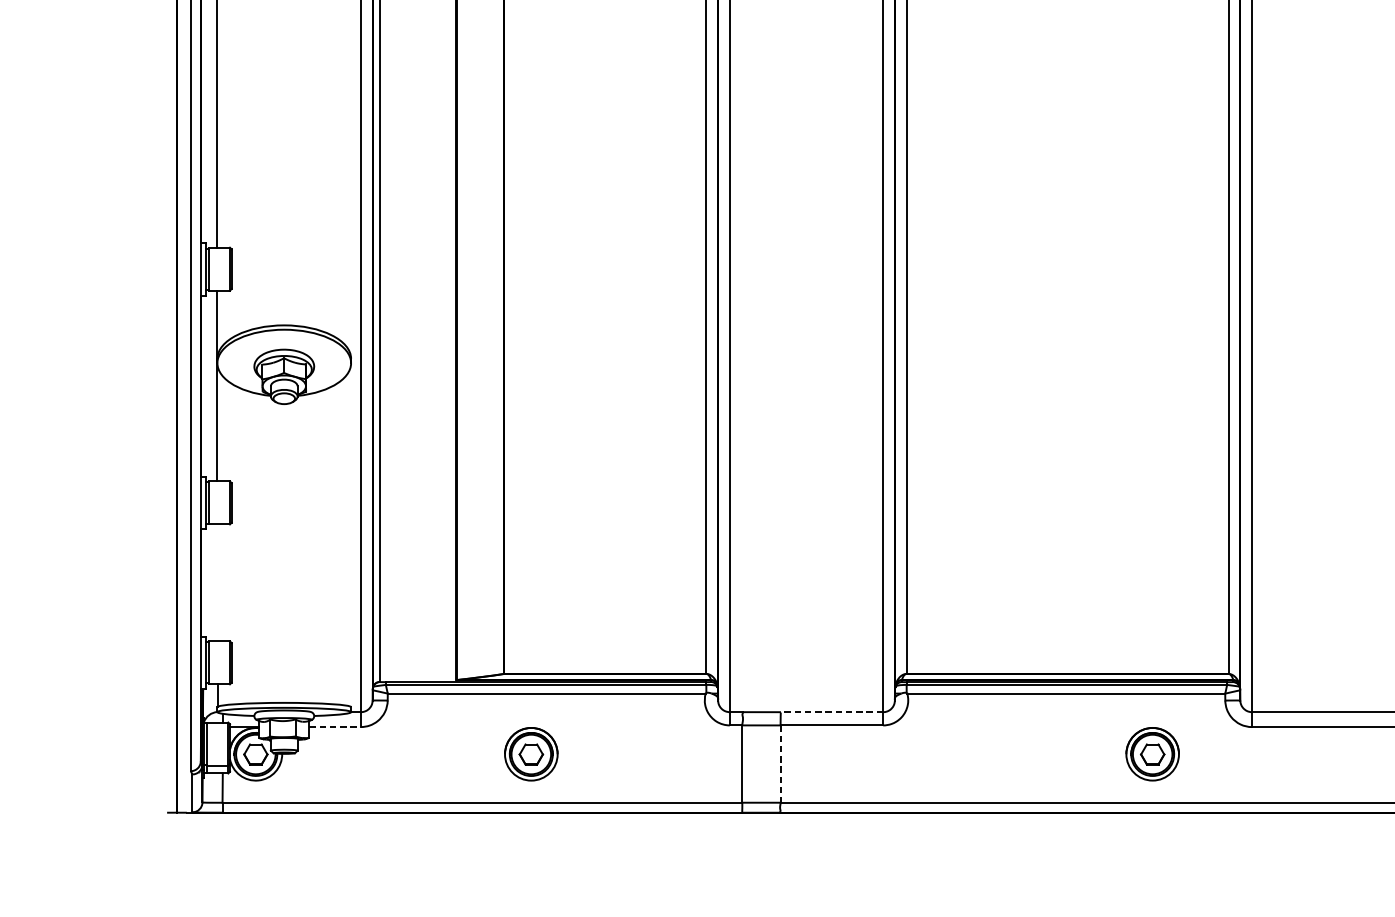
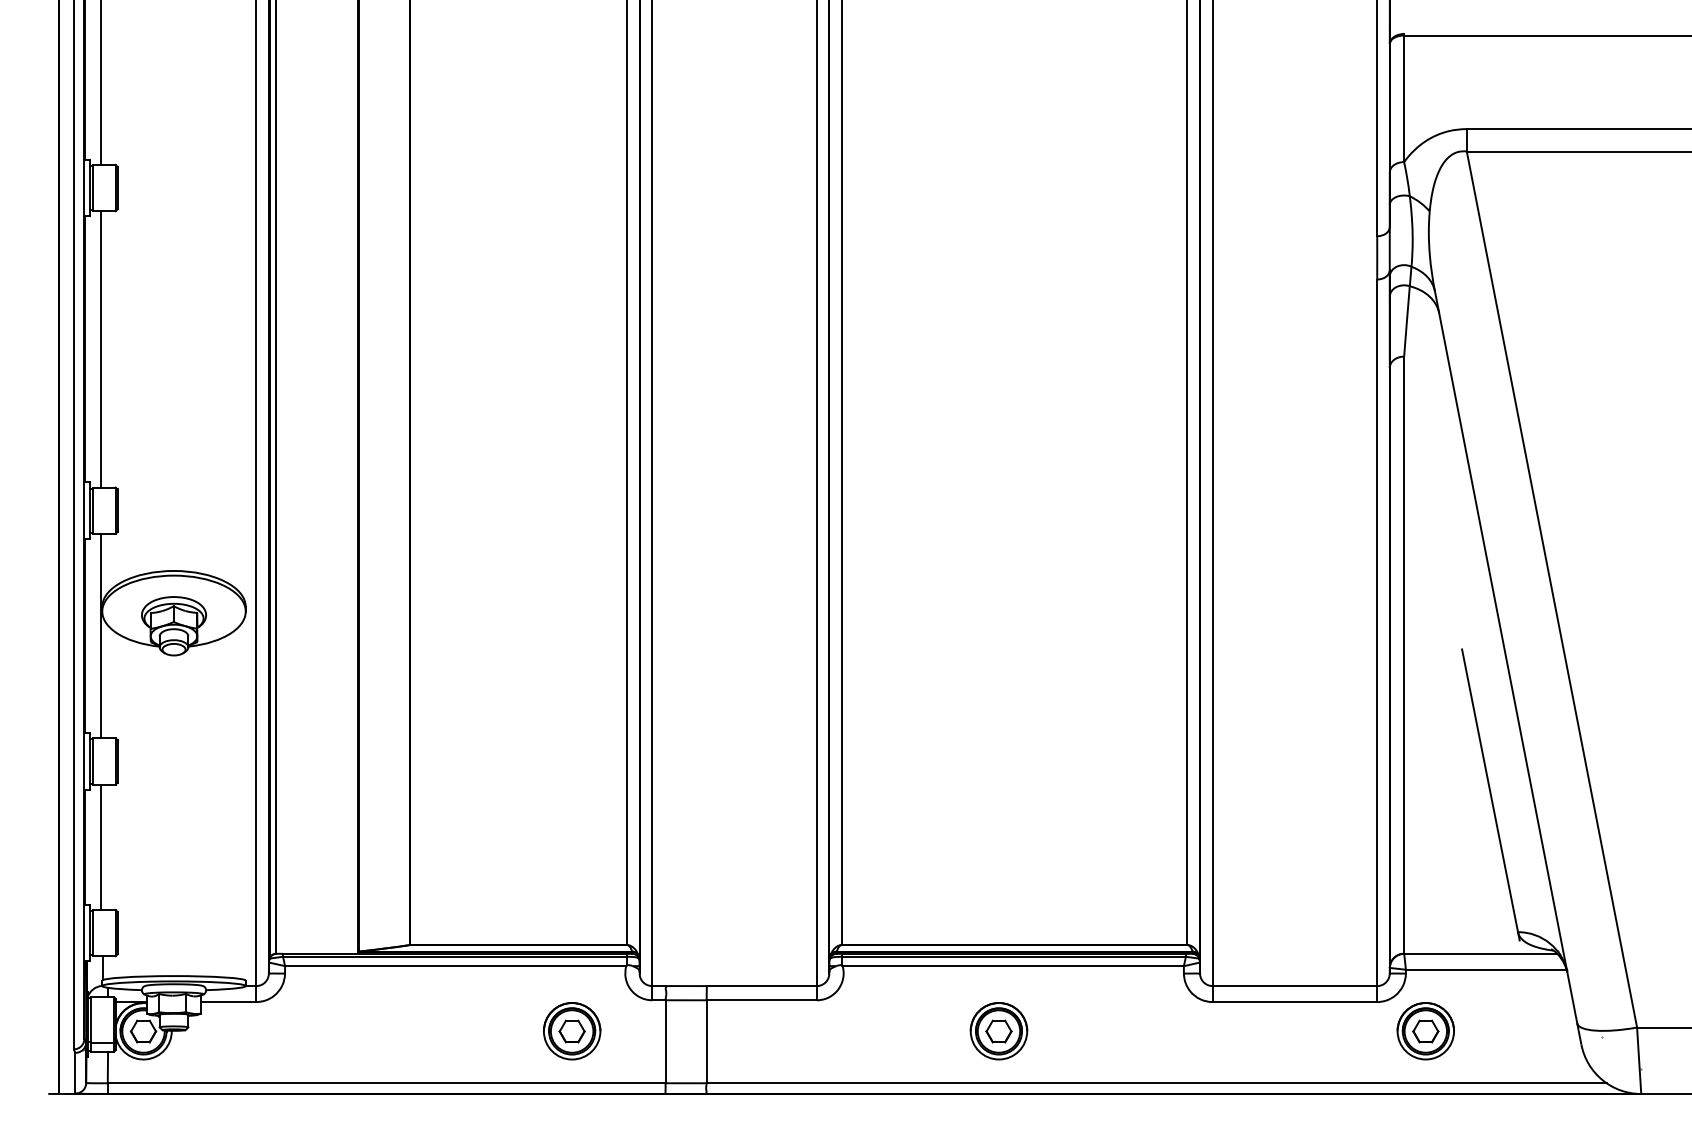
line: (216, 583) -> (101, 847), added
line: (831, 712) -> (761, 986), dashed -> solid
line: (335, 727) -> (228, 1002), dashed -> solid
part: (531, 754) -> (572, 1031), moved
part: (1152, 754) -> (998, 1031), moved
line: (780, 764) -> (706, 1042), dashed -> solid

